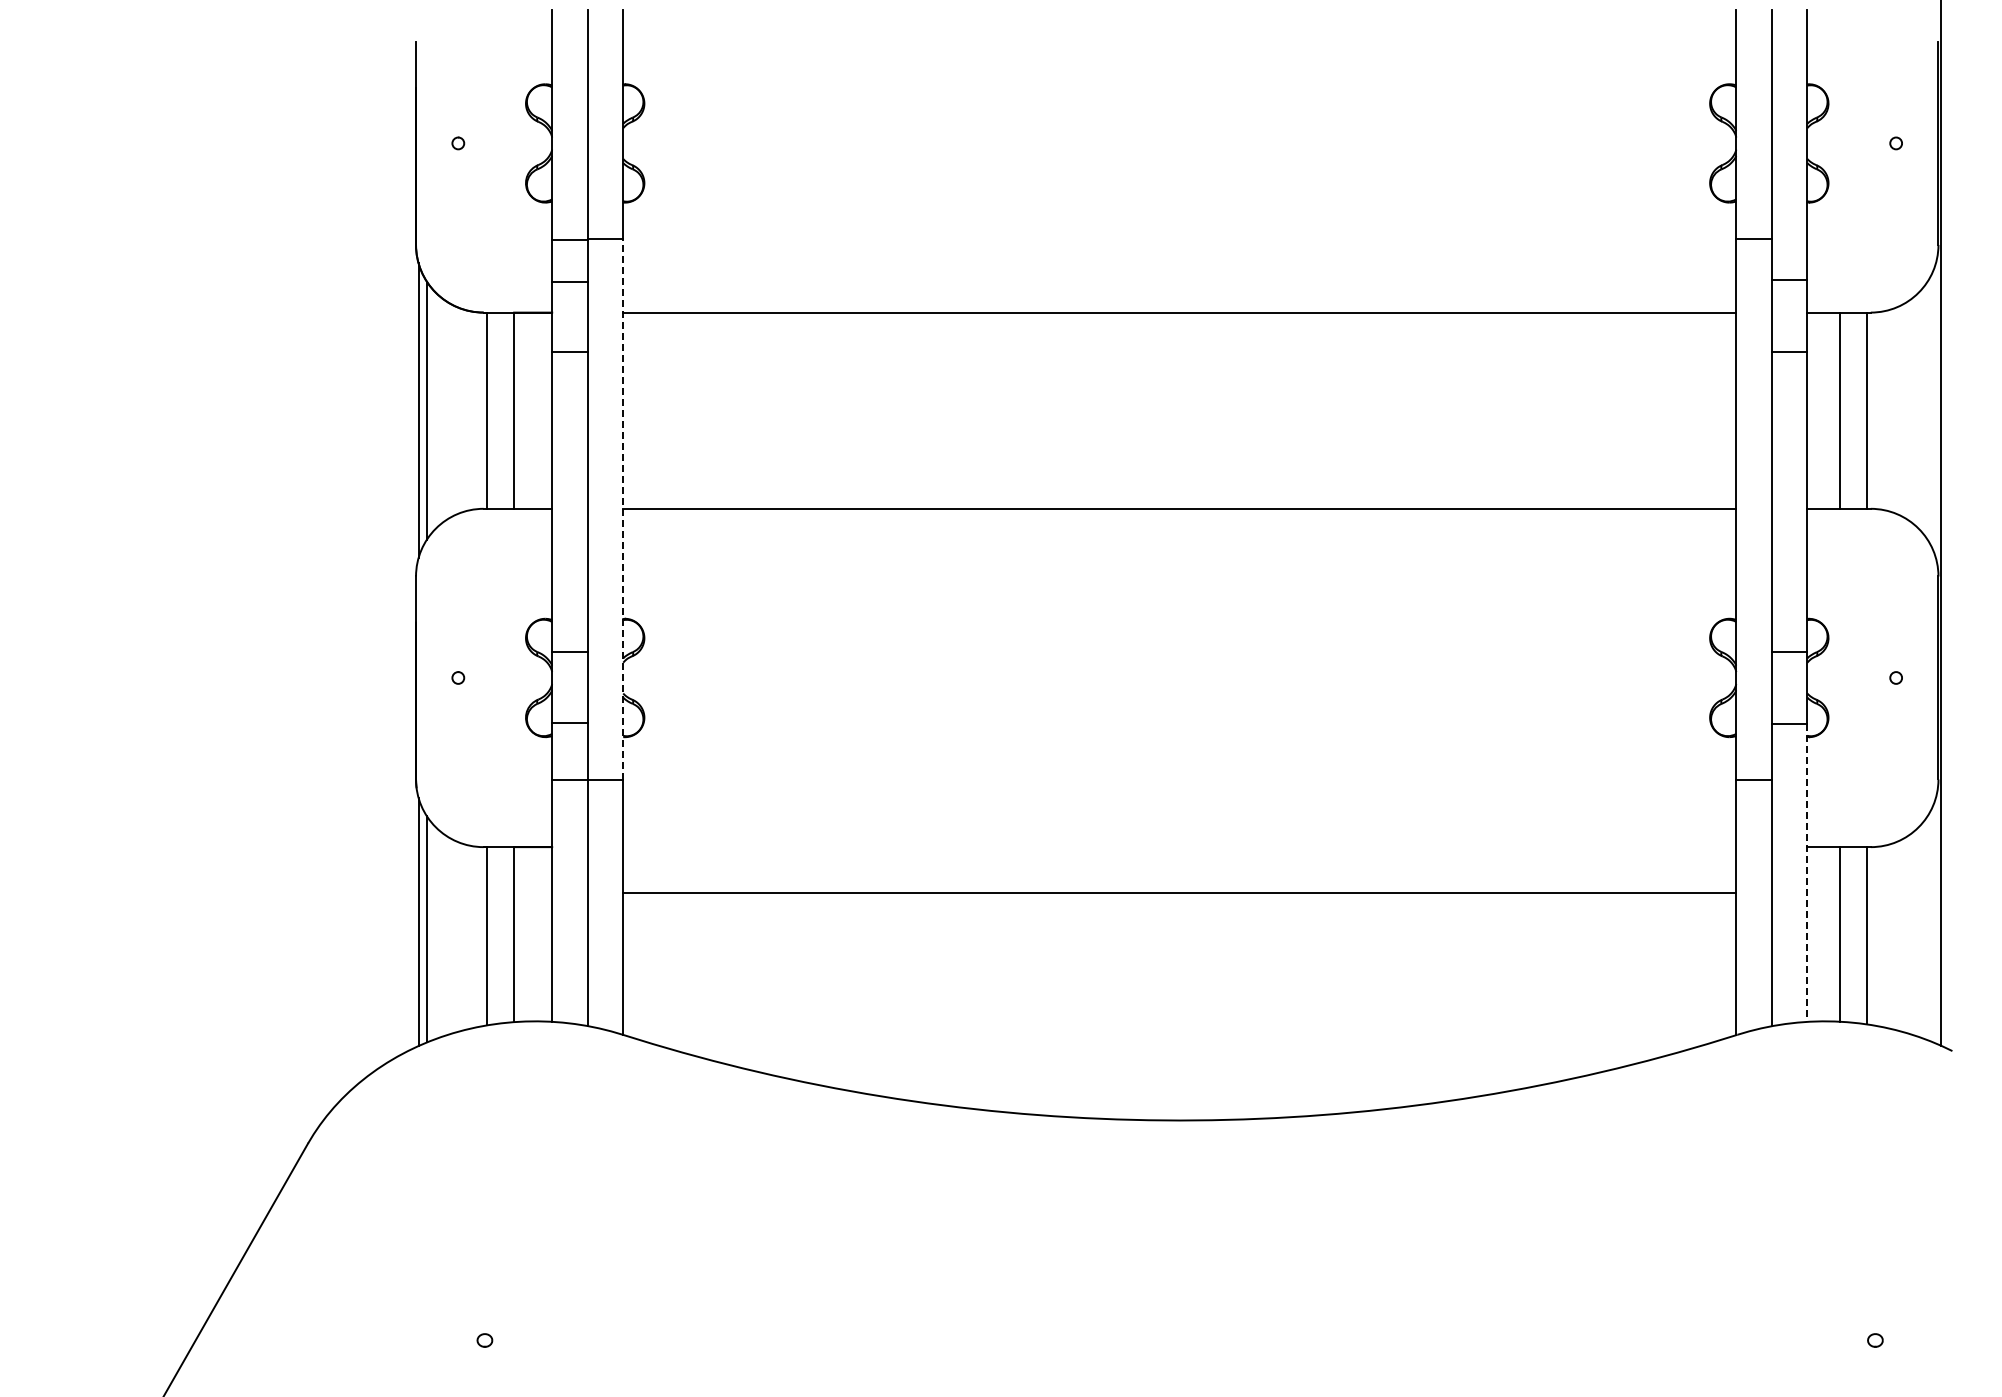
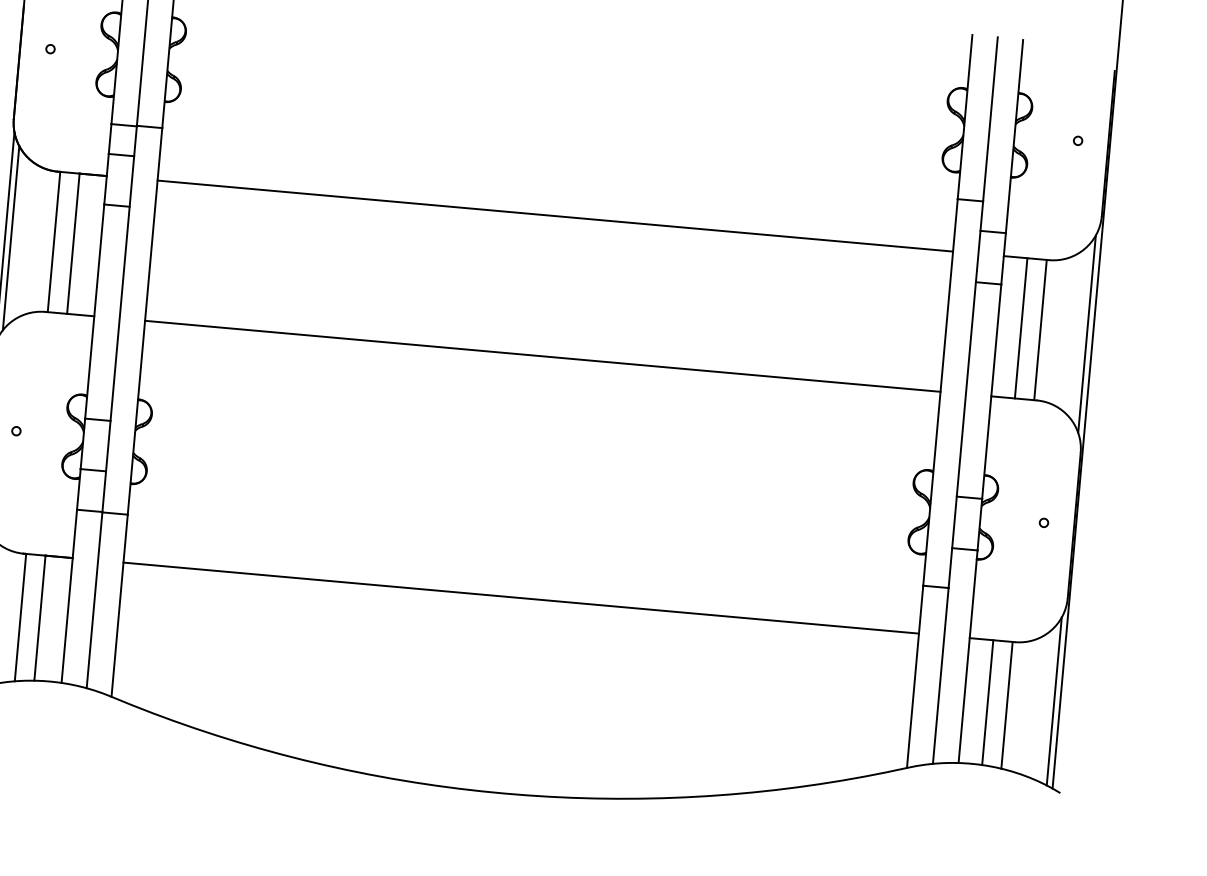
line: (1932, 410) -> (1087, 334), added
line: (623, 509) -> (145, 321), dashed -> solid
line: (1807, 873) -> (968, 656), dashed -> solid
line: (1179, 893) -> (521, 598), moved
line: (1932, 924) -> (1054, 701), added

